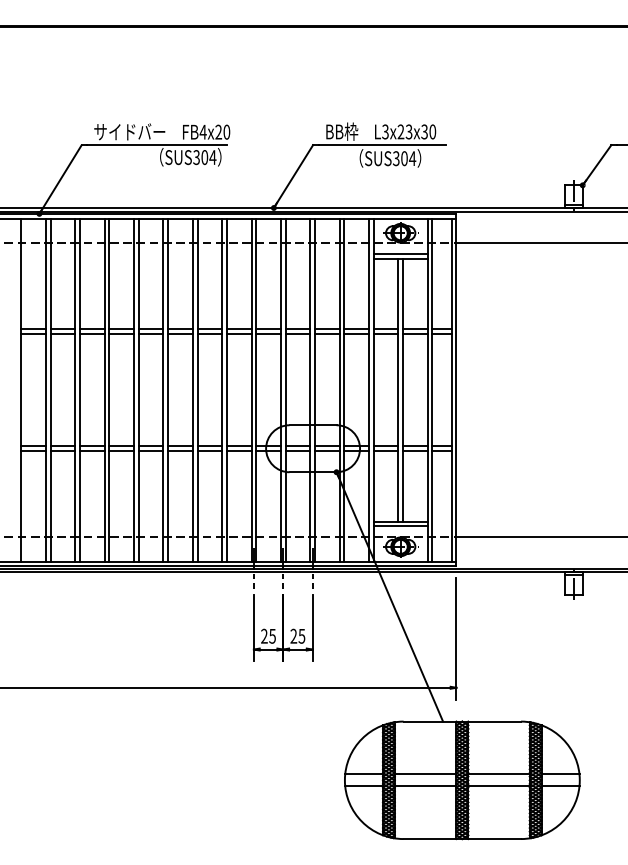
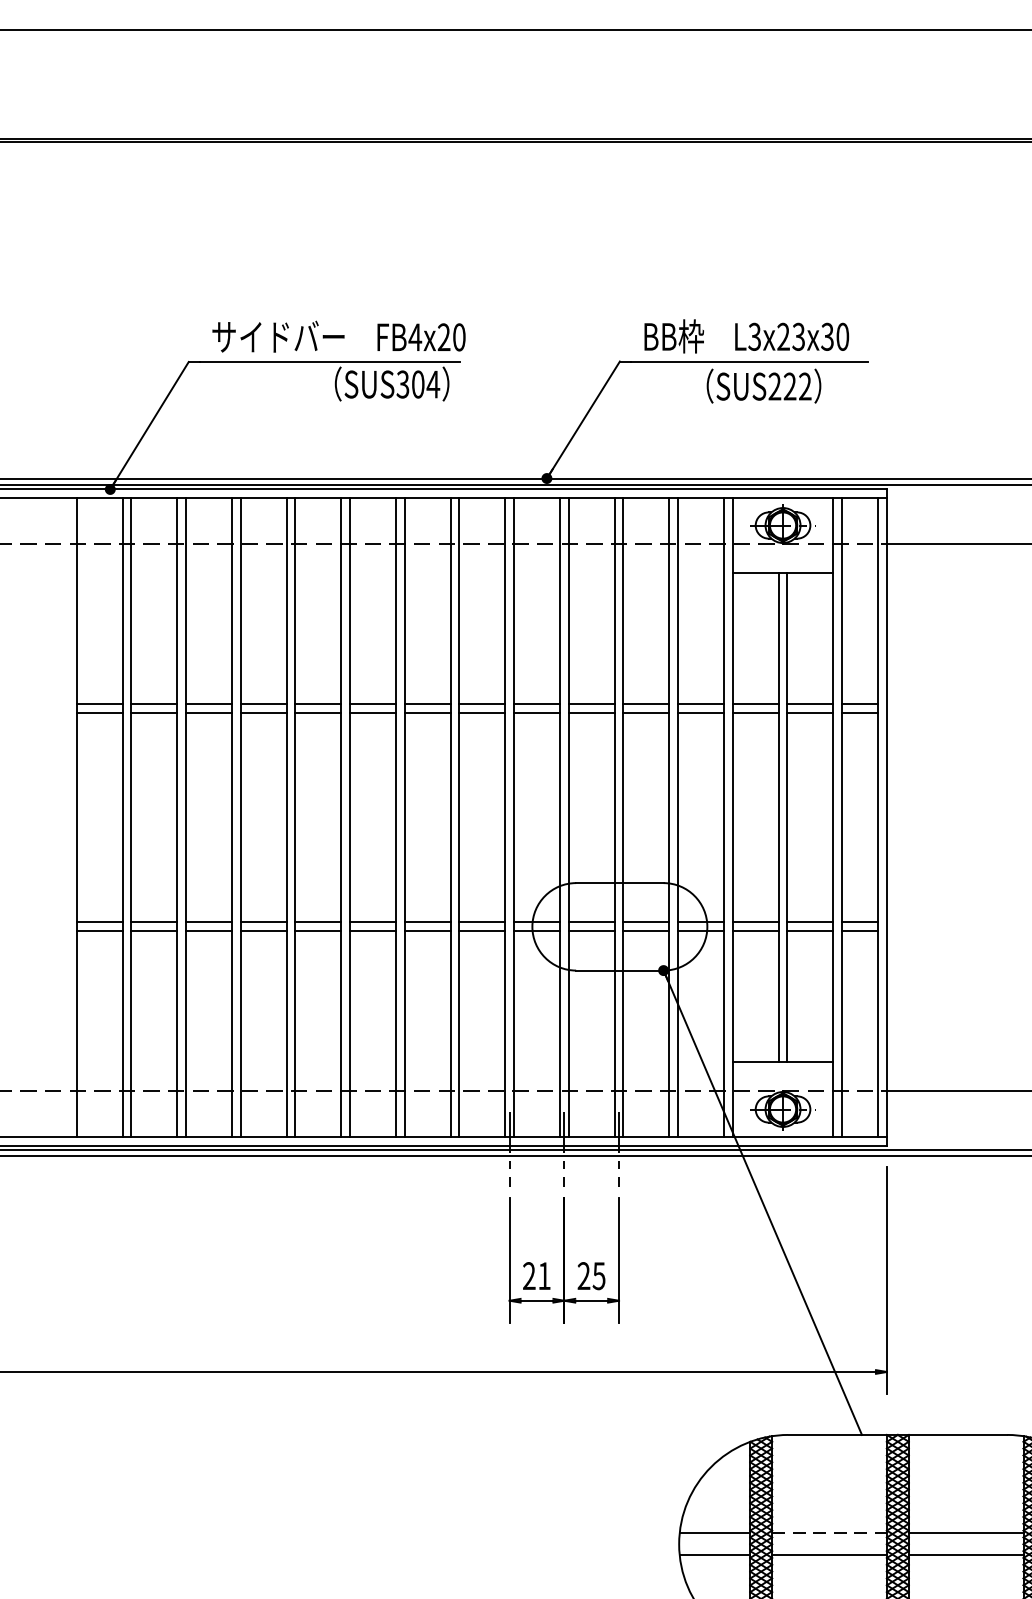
text: (404, 158) -> (790, 386), SUS304 -> SUS222
line: (400, 253) -> (782, 563), removed
line: (400, 526) -> (782, 1071), removed
text: (272, 636) -> (544, 1276), 25 -> 21
line: (425, 774) -> (829, 1533), solid -> dashed

